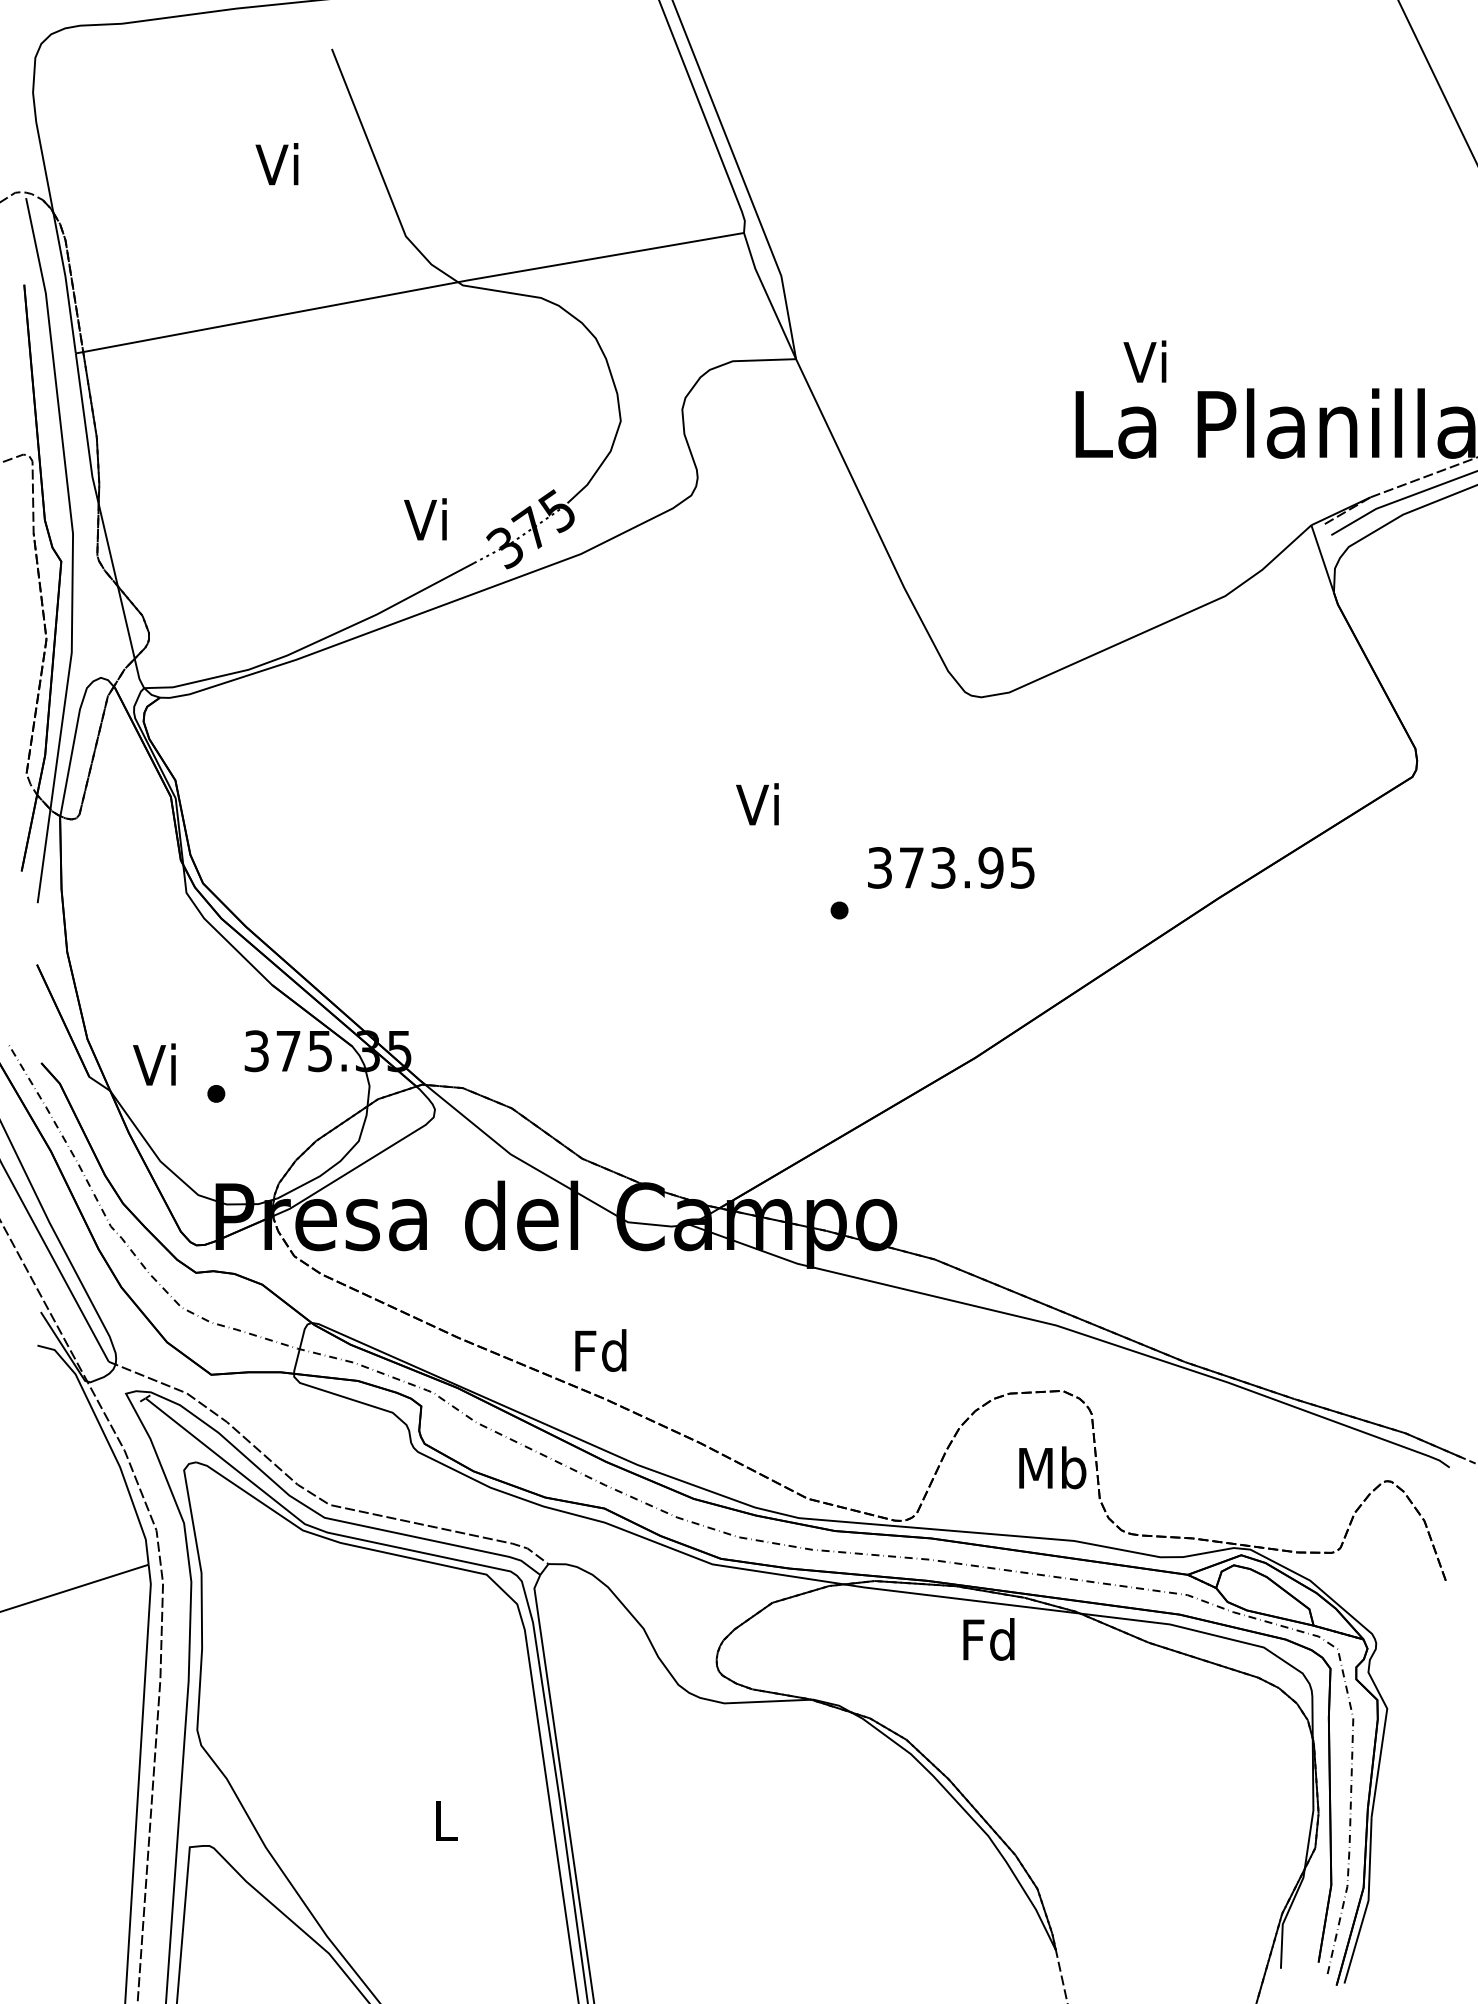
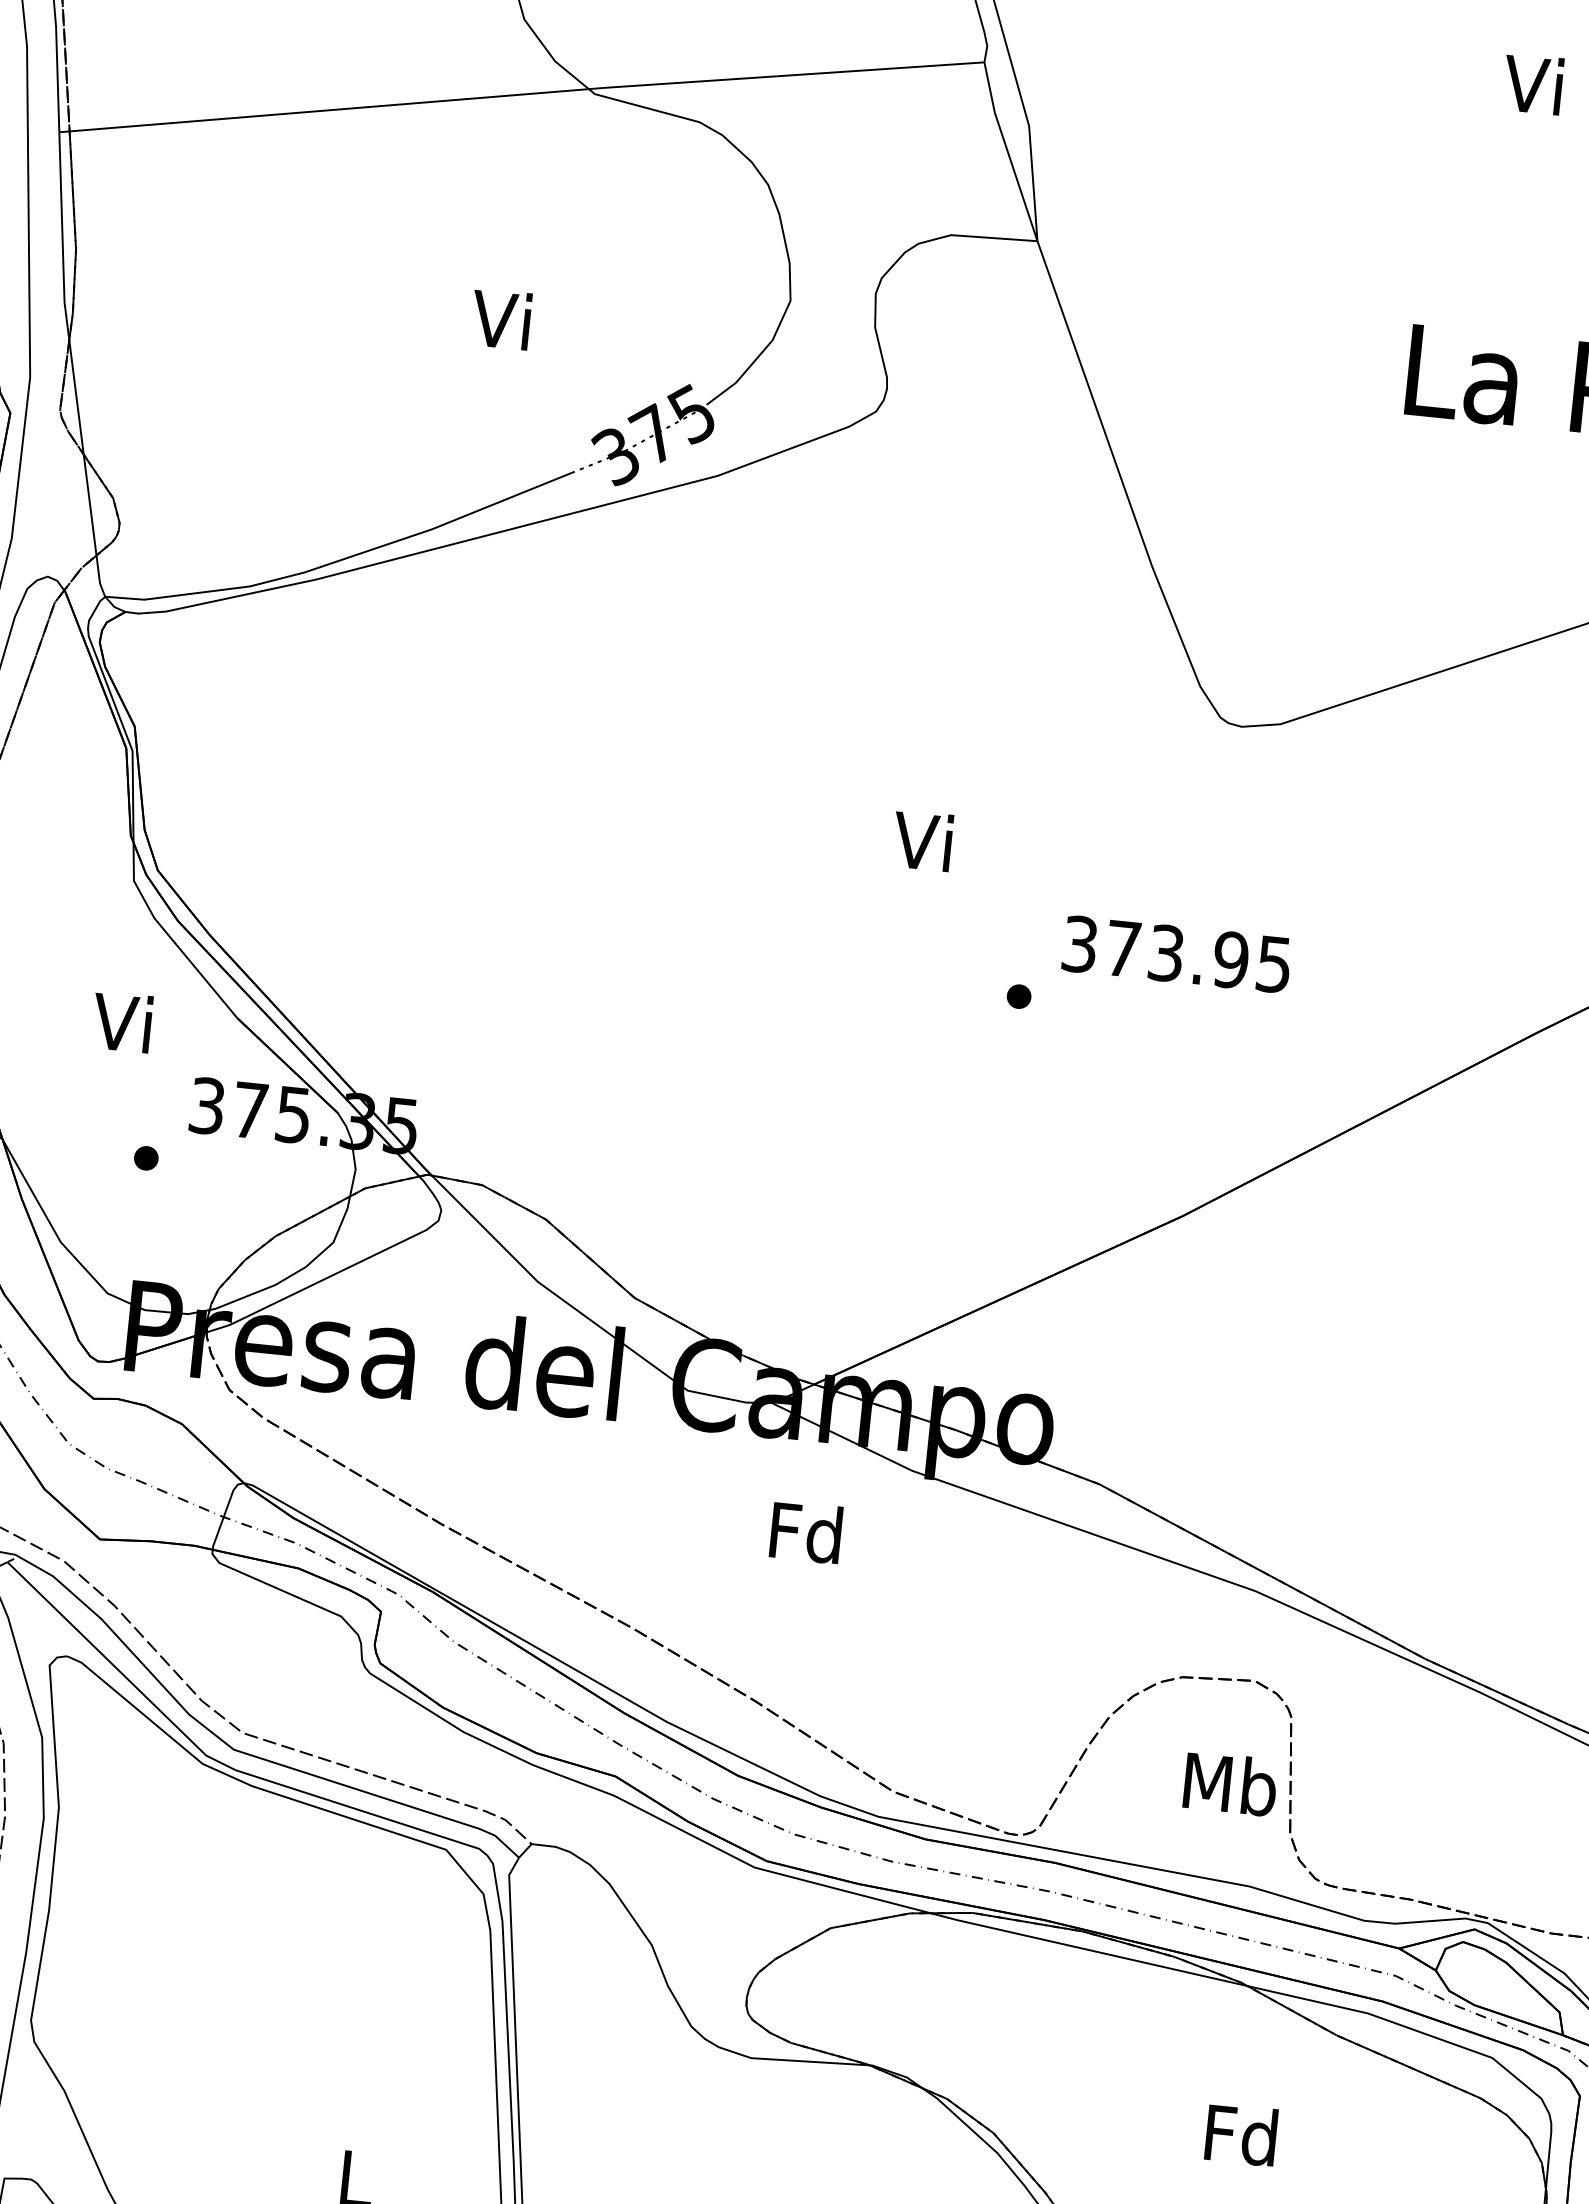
text: (1144, 361) -> (1532, 83), moved
text: (425, 519) -> (501, 319), moved
text: (154, 1064) -> (122, 1022), moved
text: (600, 1350) -> (805, 1532), moved
text: (988, 1639) -> (1240, 2134), moved

